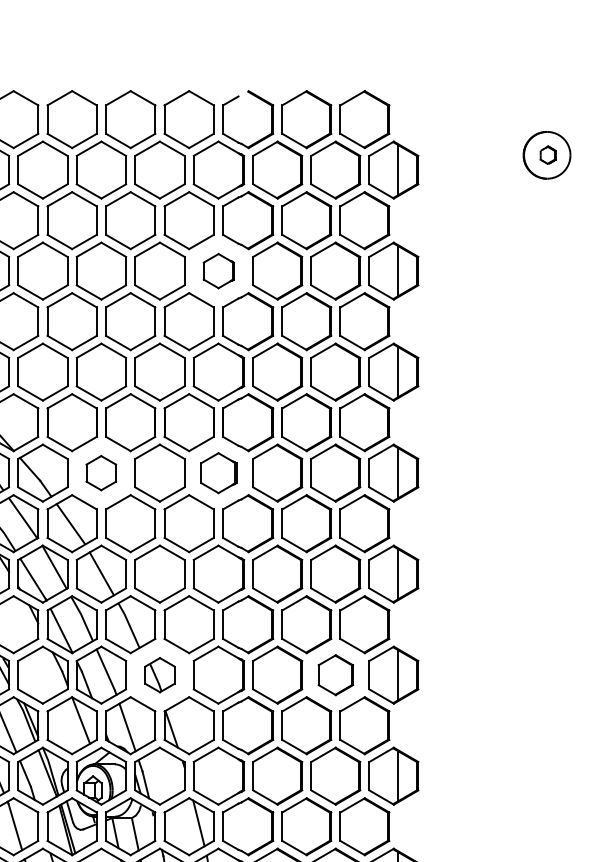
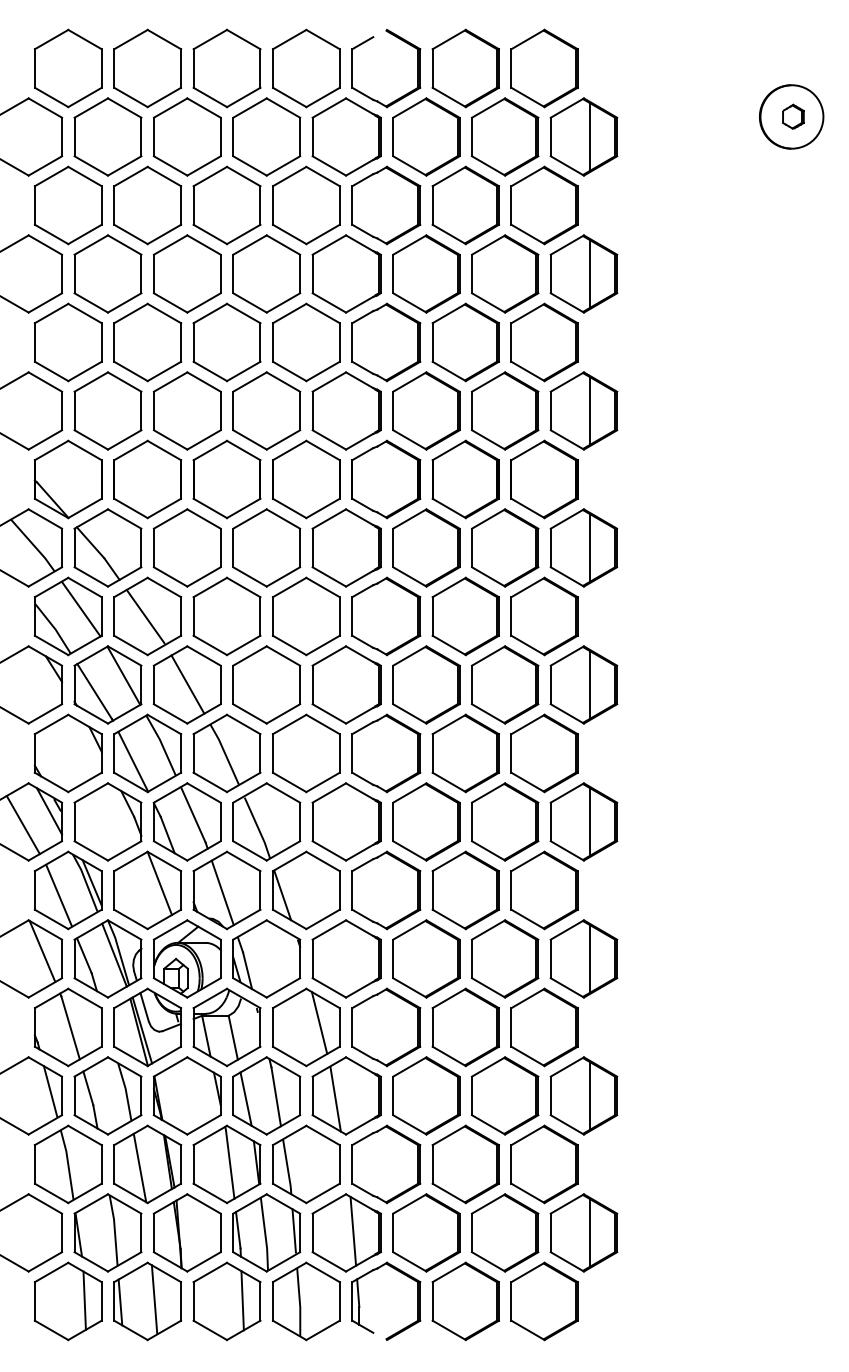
part: (218, 270) -> (346, 273), size x1.67
part: (100, 472) -> (186, 547), size x1.67
part: (218, 472) -> (346, 547), size x1.43
part: (159, 674) -> (266, 821), size x1.67
part: (336, 674) -> (505, 821), size x1.43

